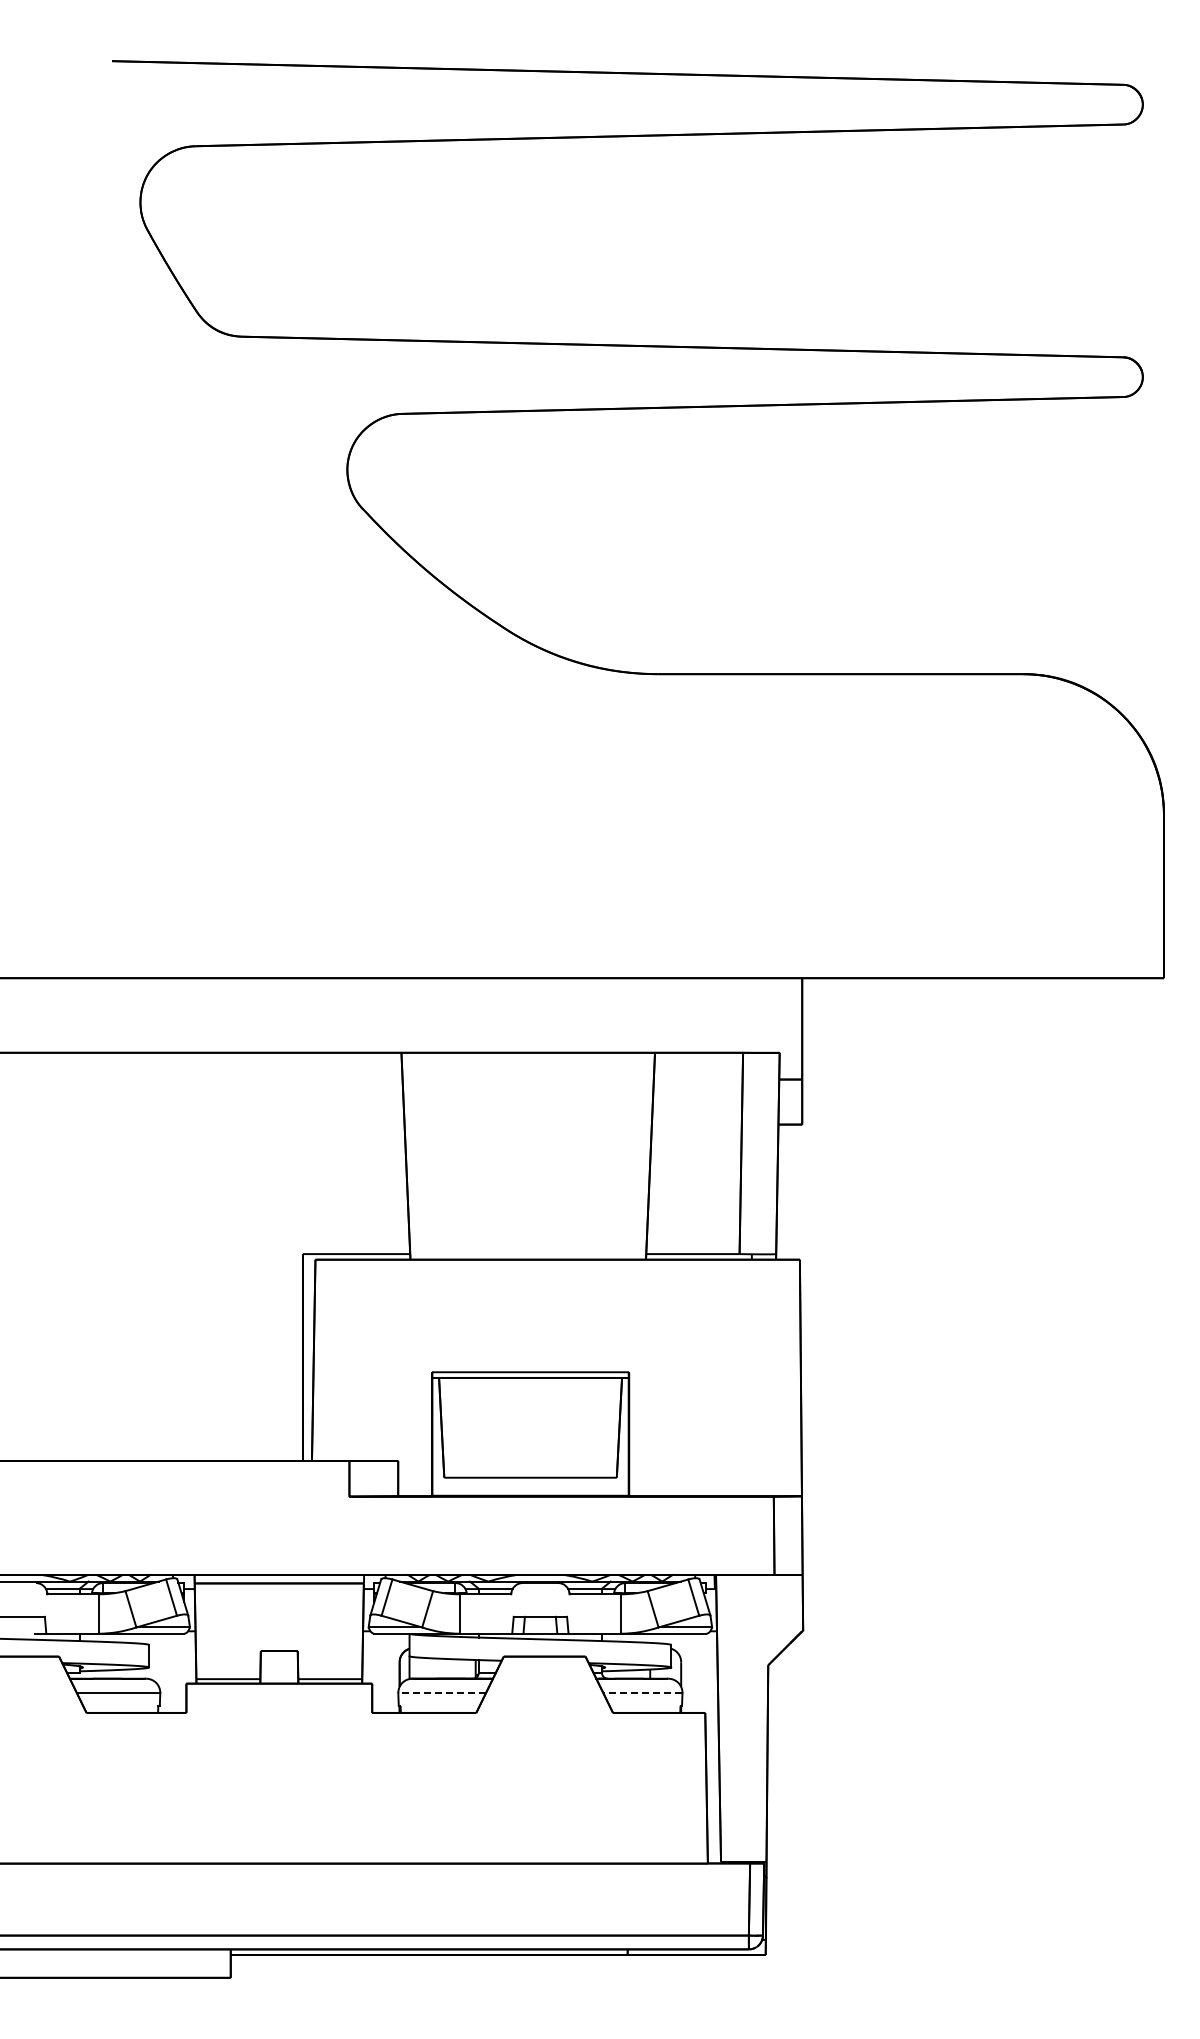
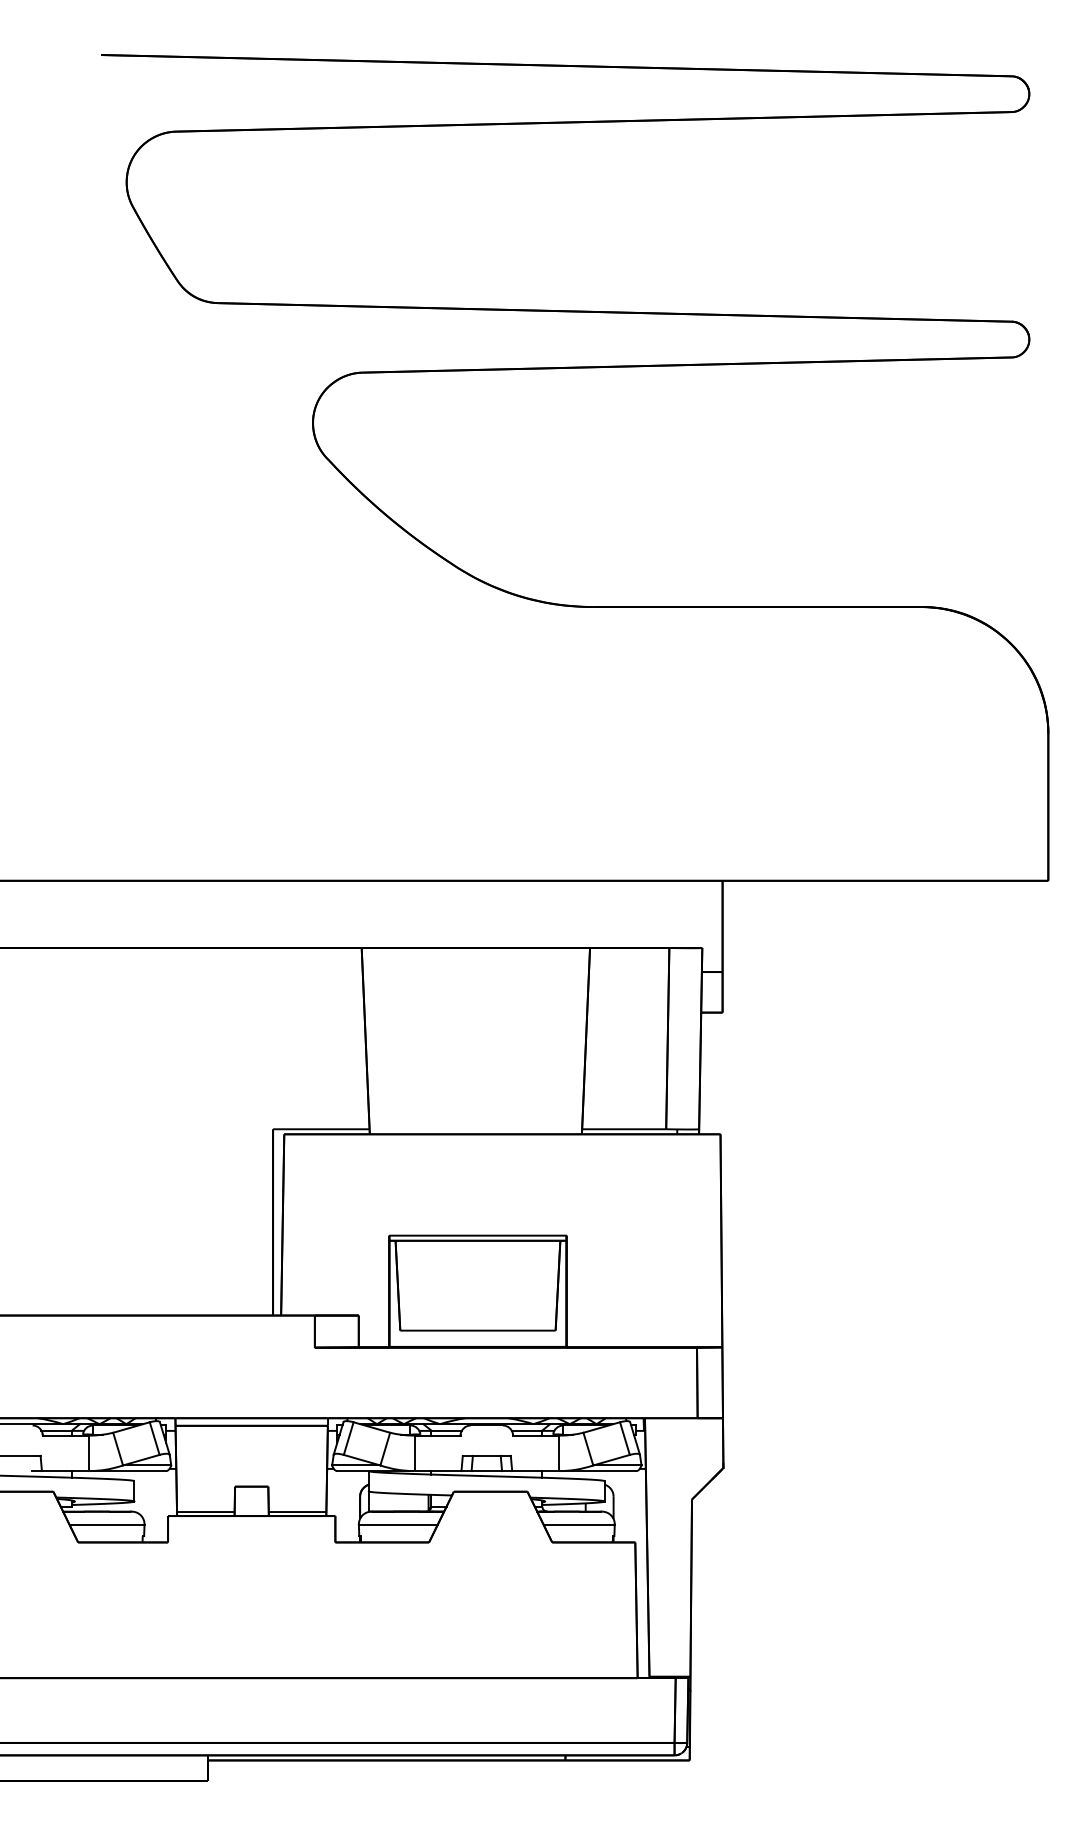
line: (442, 1693) -> (398, 1524), dashed -> solid
line: (642, 1693) -> (578, 1524), dashed -> solid

